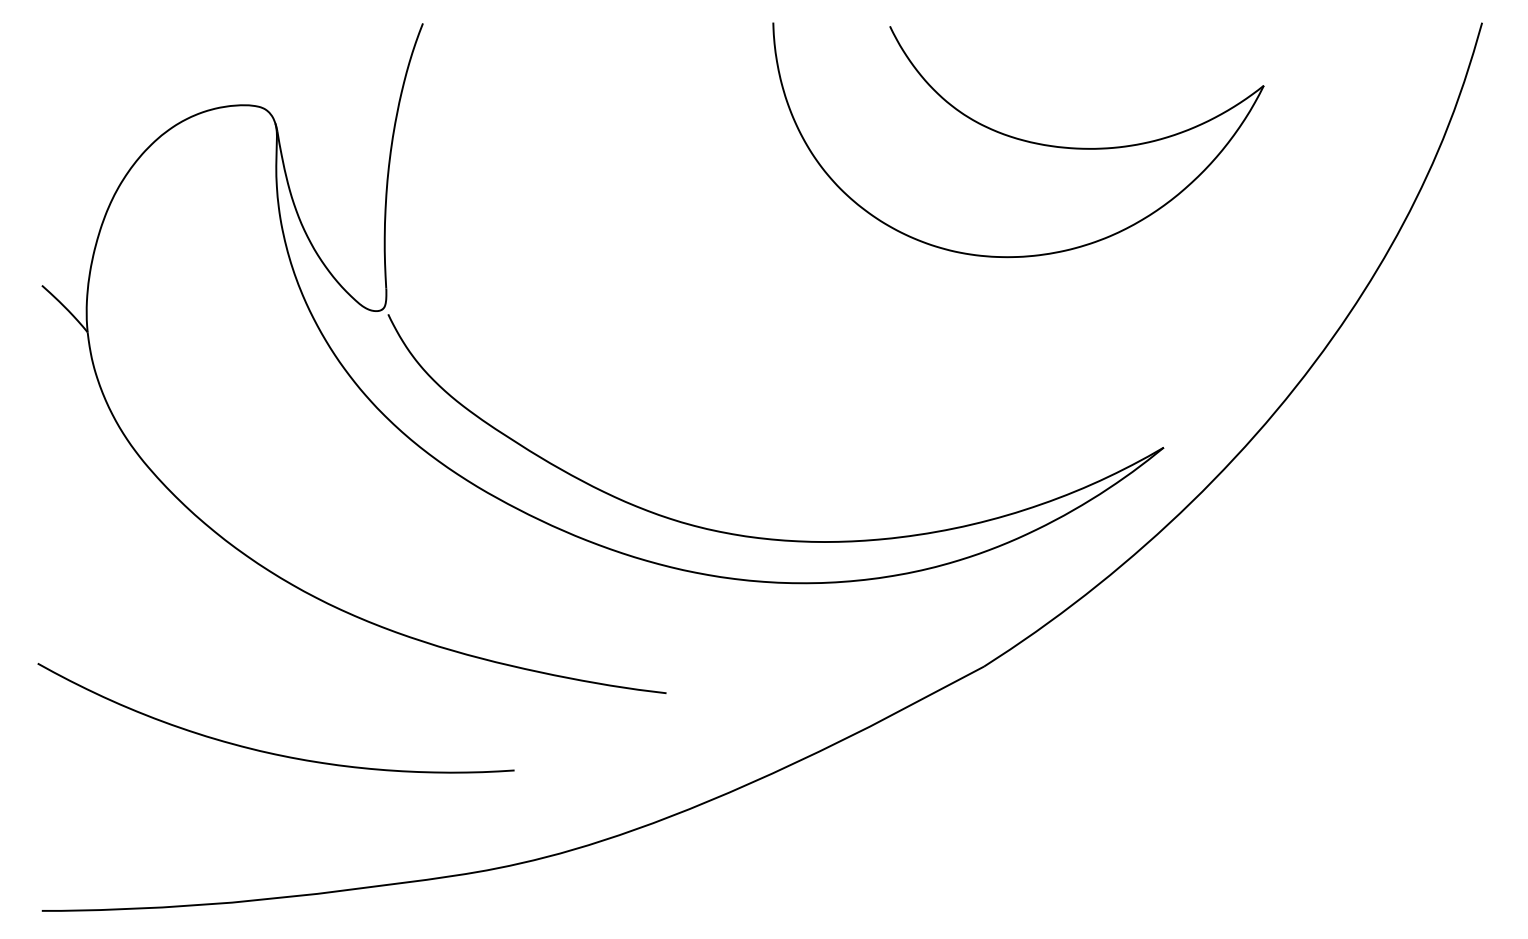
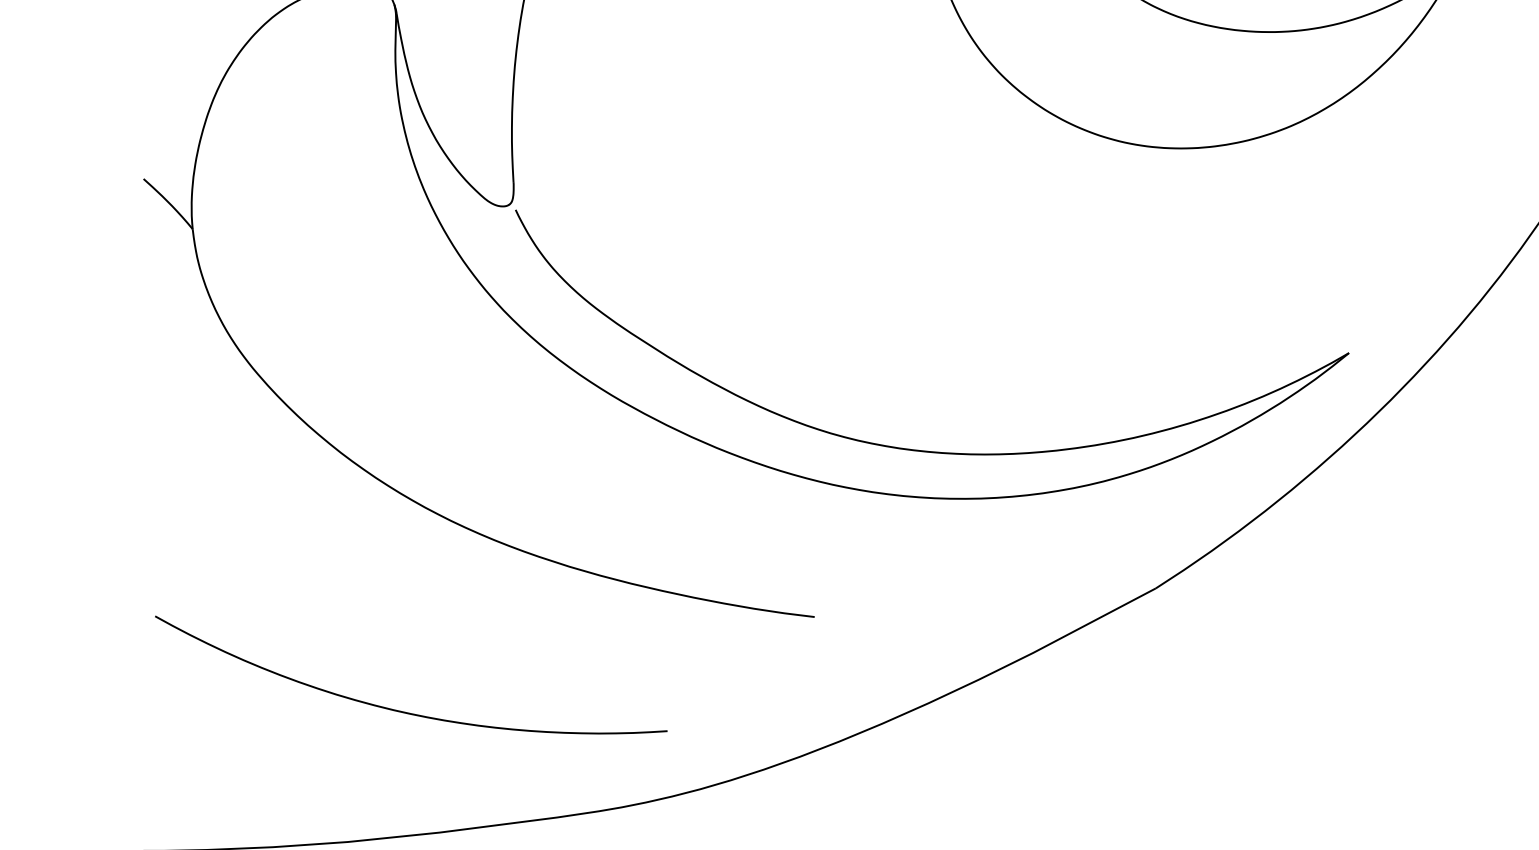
curve: (267, 751) -> (402, 710), moved

